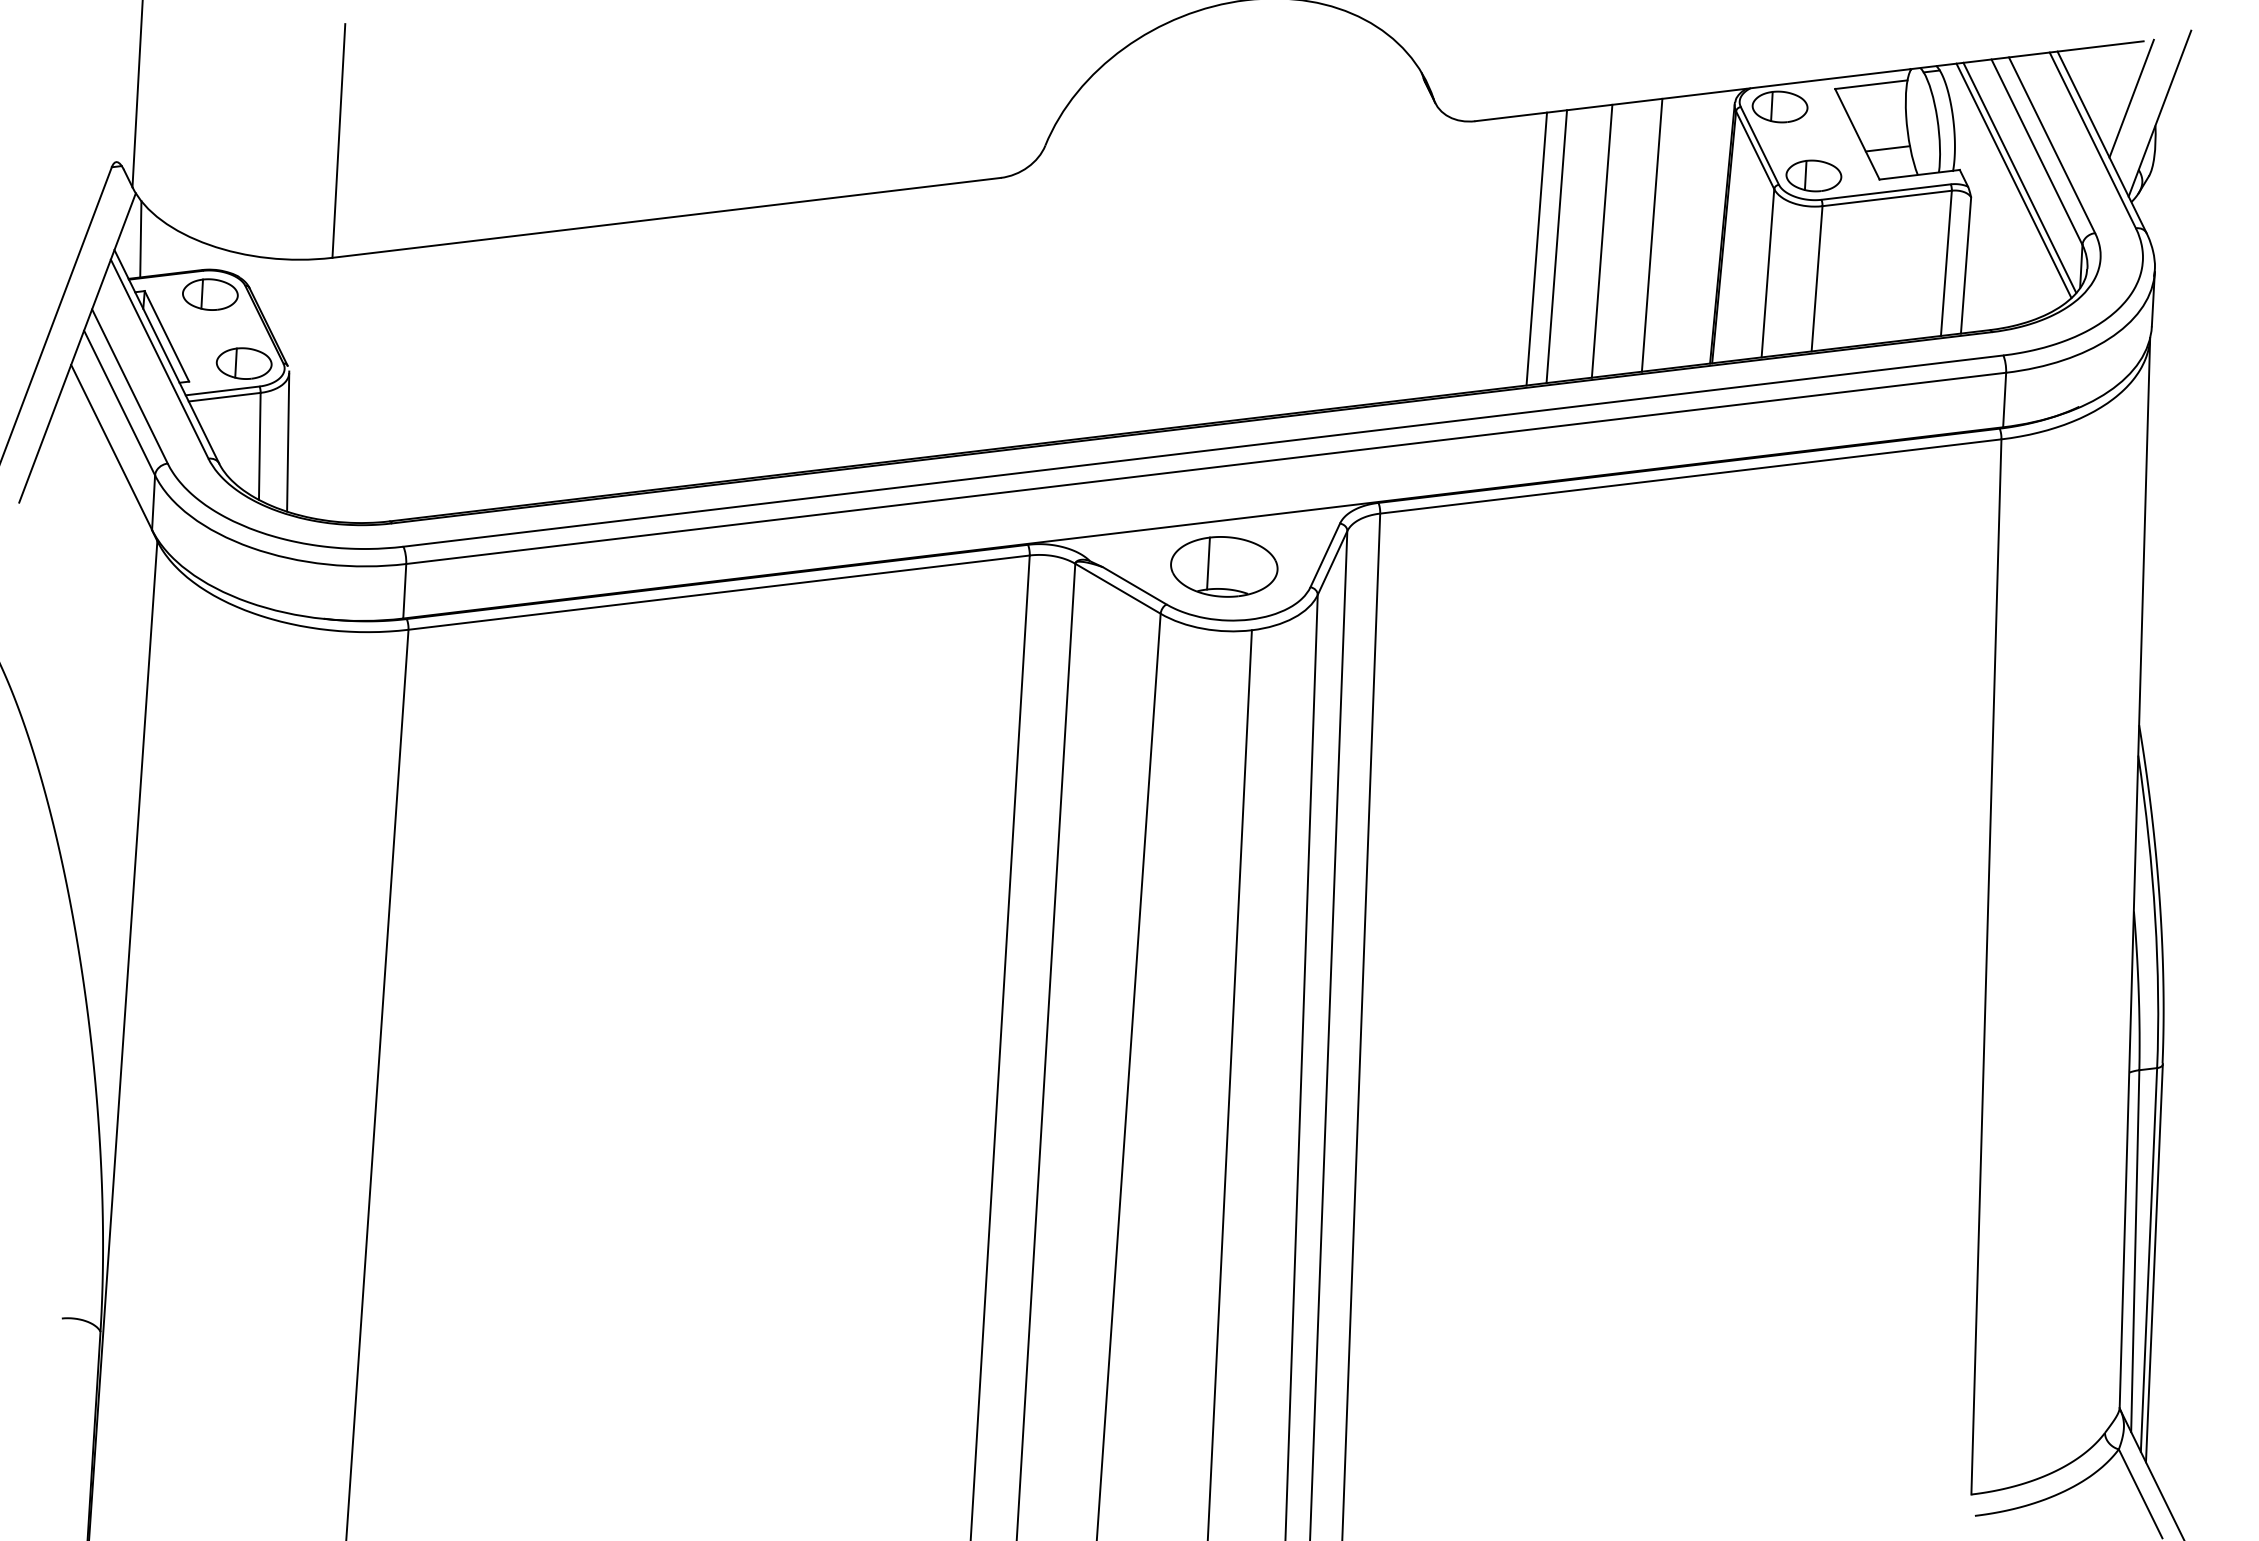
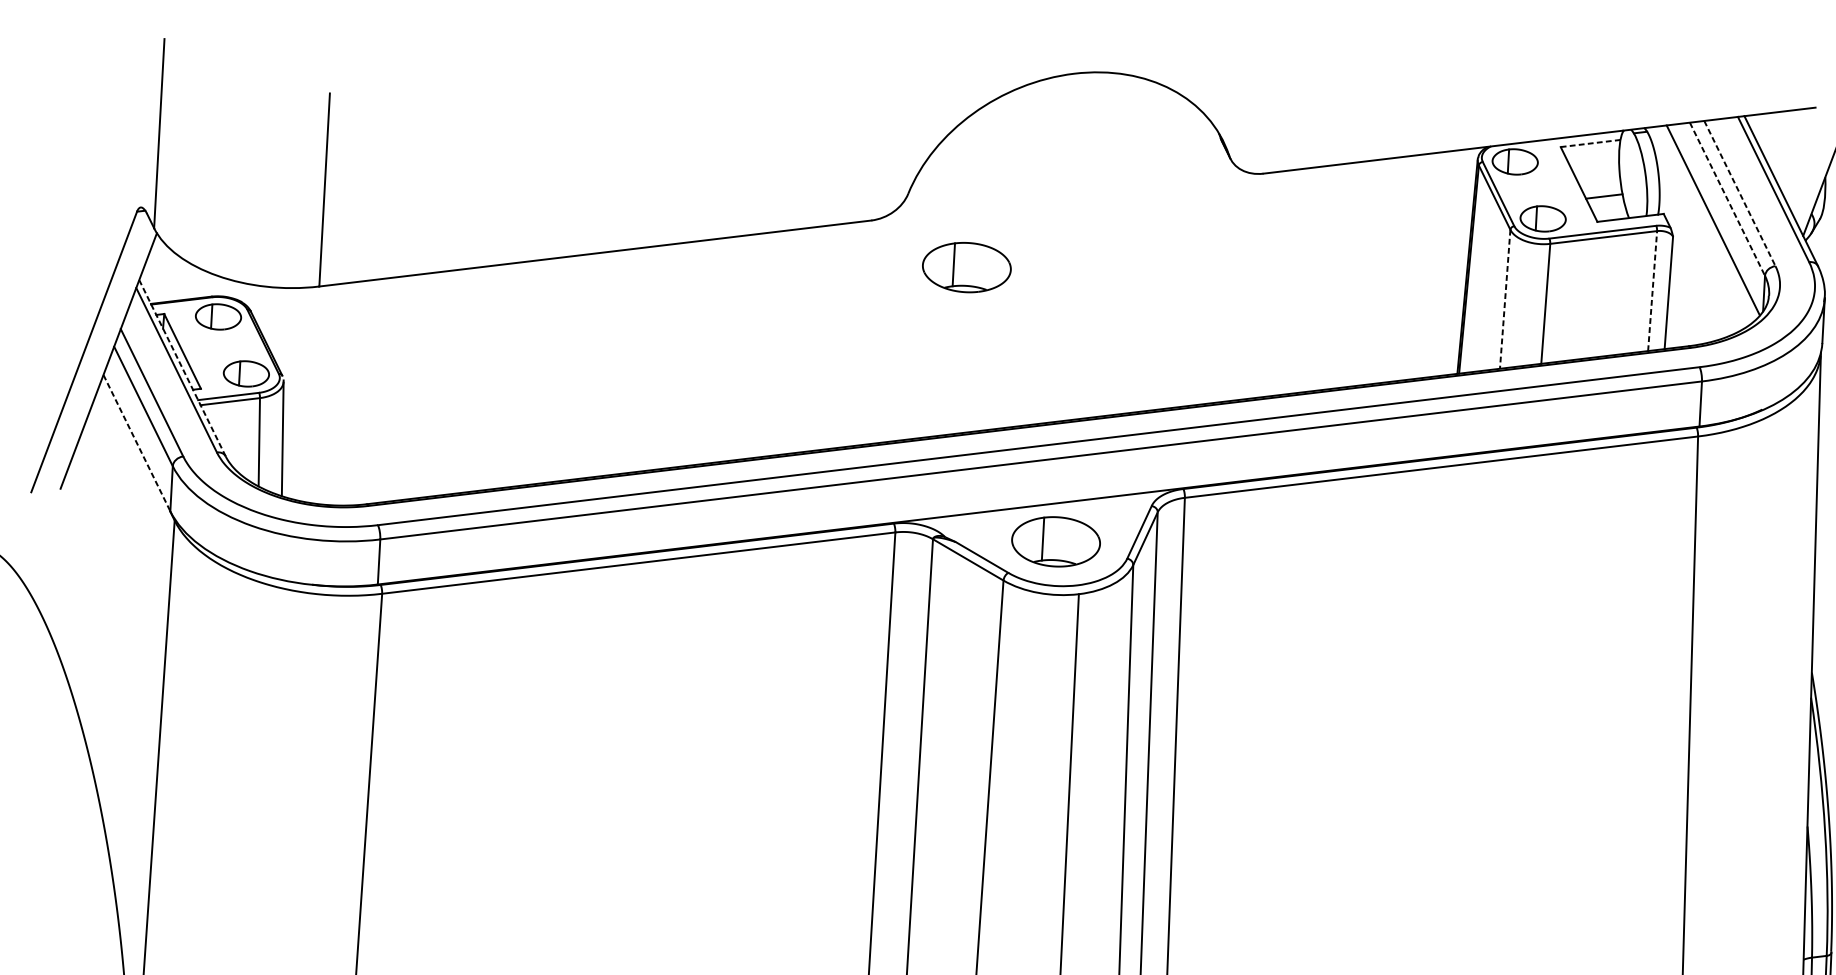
line: (1871, 84) -> (1590, 143), solid -> dashed
line: (2131, 98) -> (1805, 154), removed
line: (2052, 145) -> (1740, 193), solid -> dashed
line: (2037, 152) -> (1727, 199), solid -> dashed
line: (2013, 180) -> (1708, 222), removed
part: (1116, 234) -> (967, 267), added
line: (1651, 234) -> (1409, 267), removed
line: (140, 239) -> (160, 271), removed
line: (1601, 240) -> (1367, 272), removed
line: (1556, 246) -> (1330, 277), removed
line: (1536, 248) -> (1313, 278), removed
line: (1946, 263) -> (1652, 291), solid -> dashed
line: (1767, 273) -> (1504, 299), solid -> dashed
line: (166, 356) -> (182, 368), solid -> dashed
line: (111, 447) -> (136, 443), solid -> dashed

